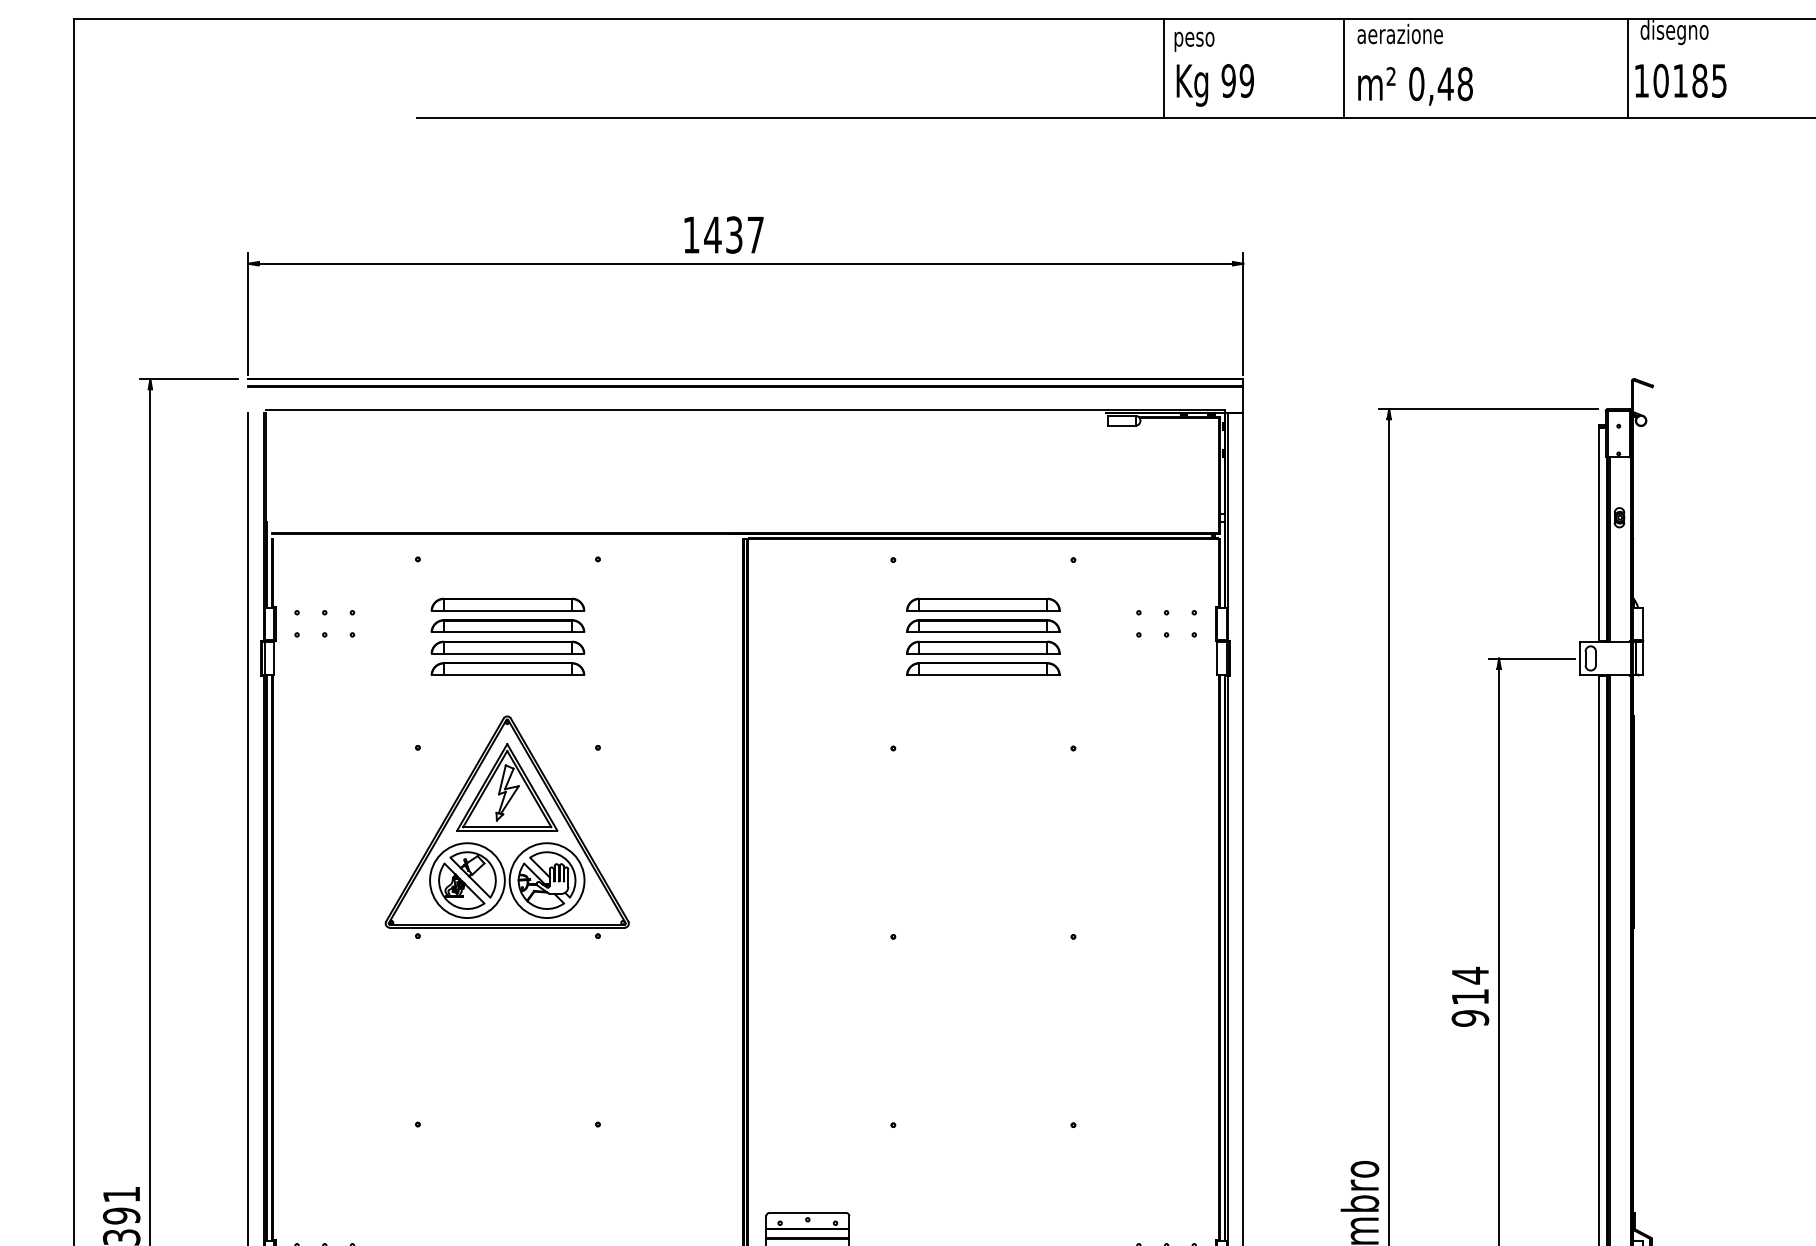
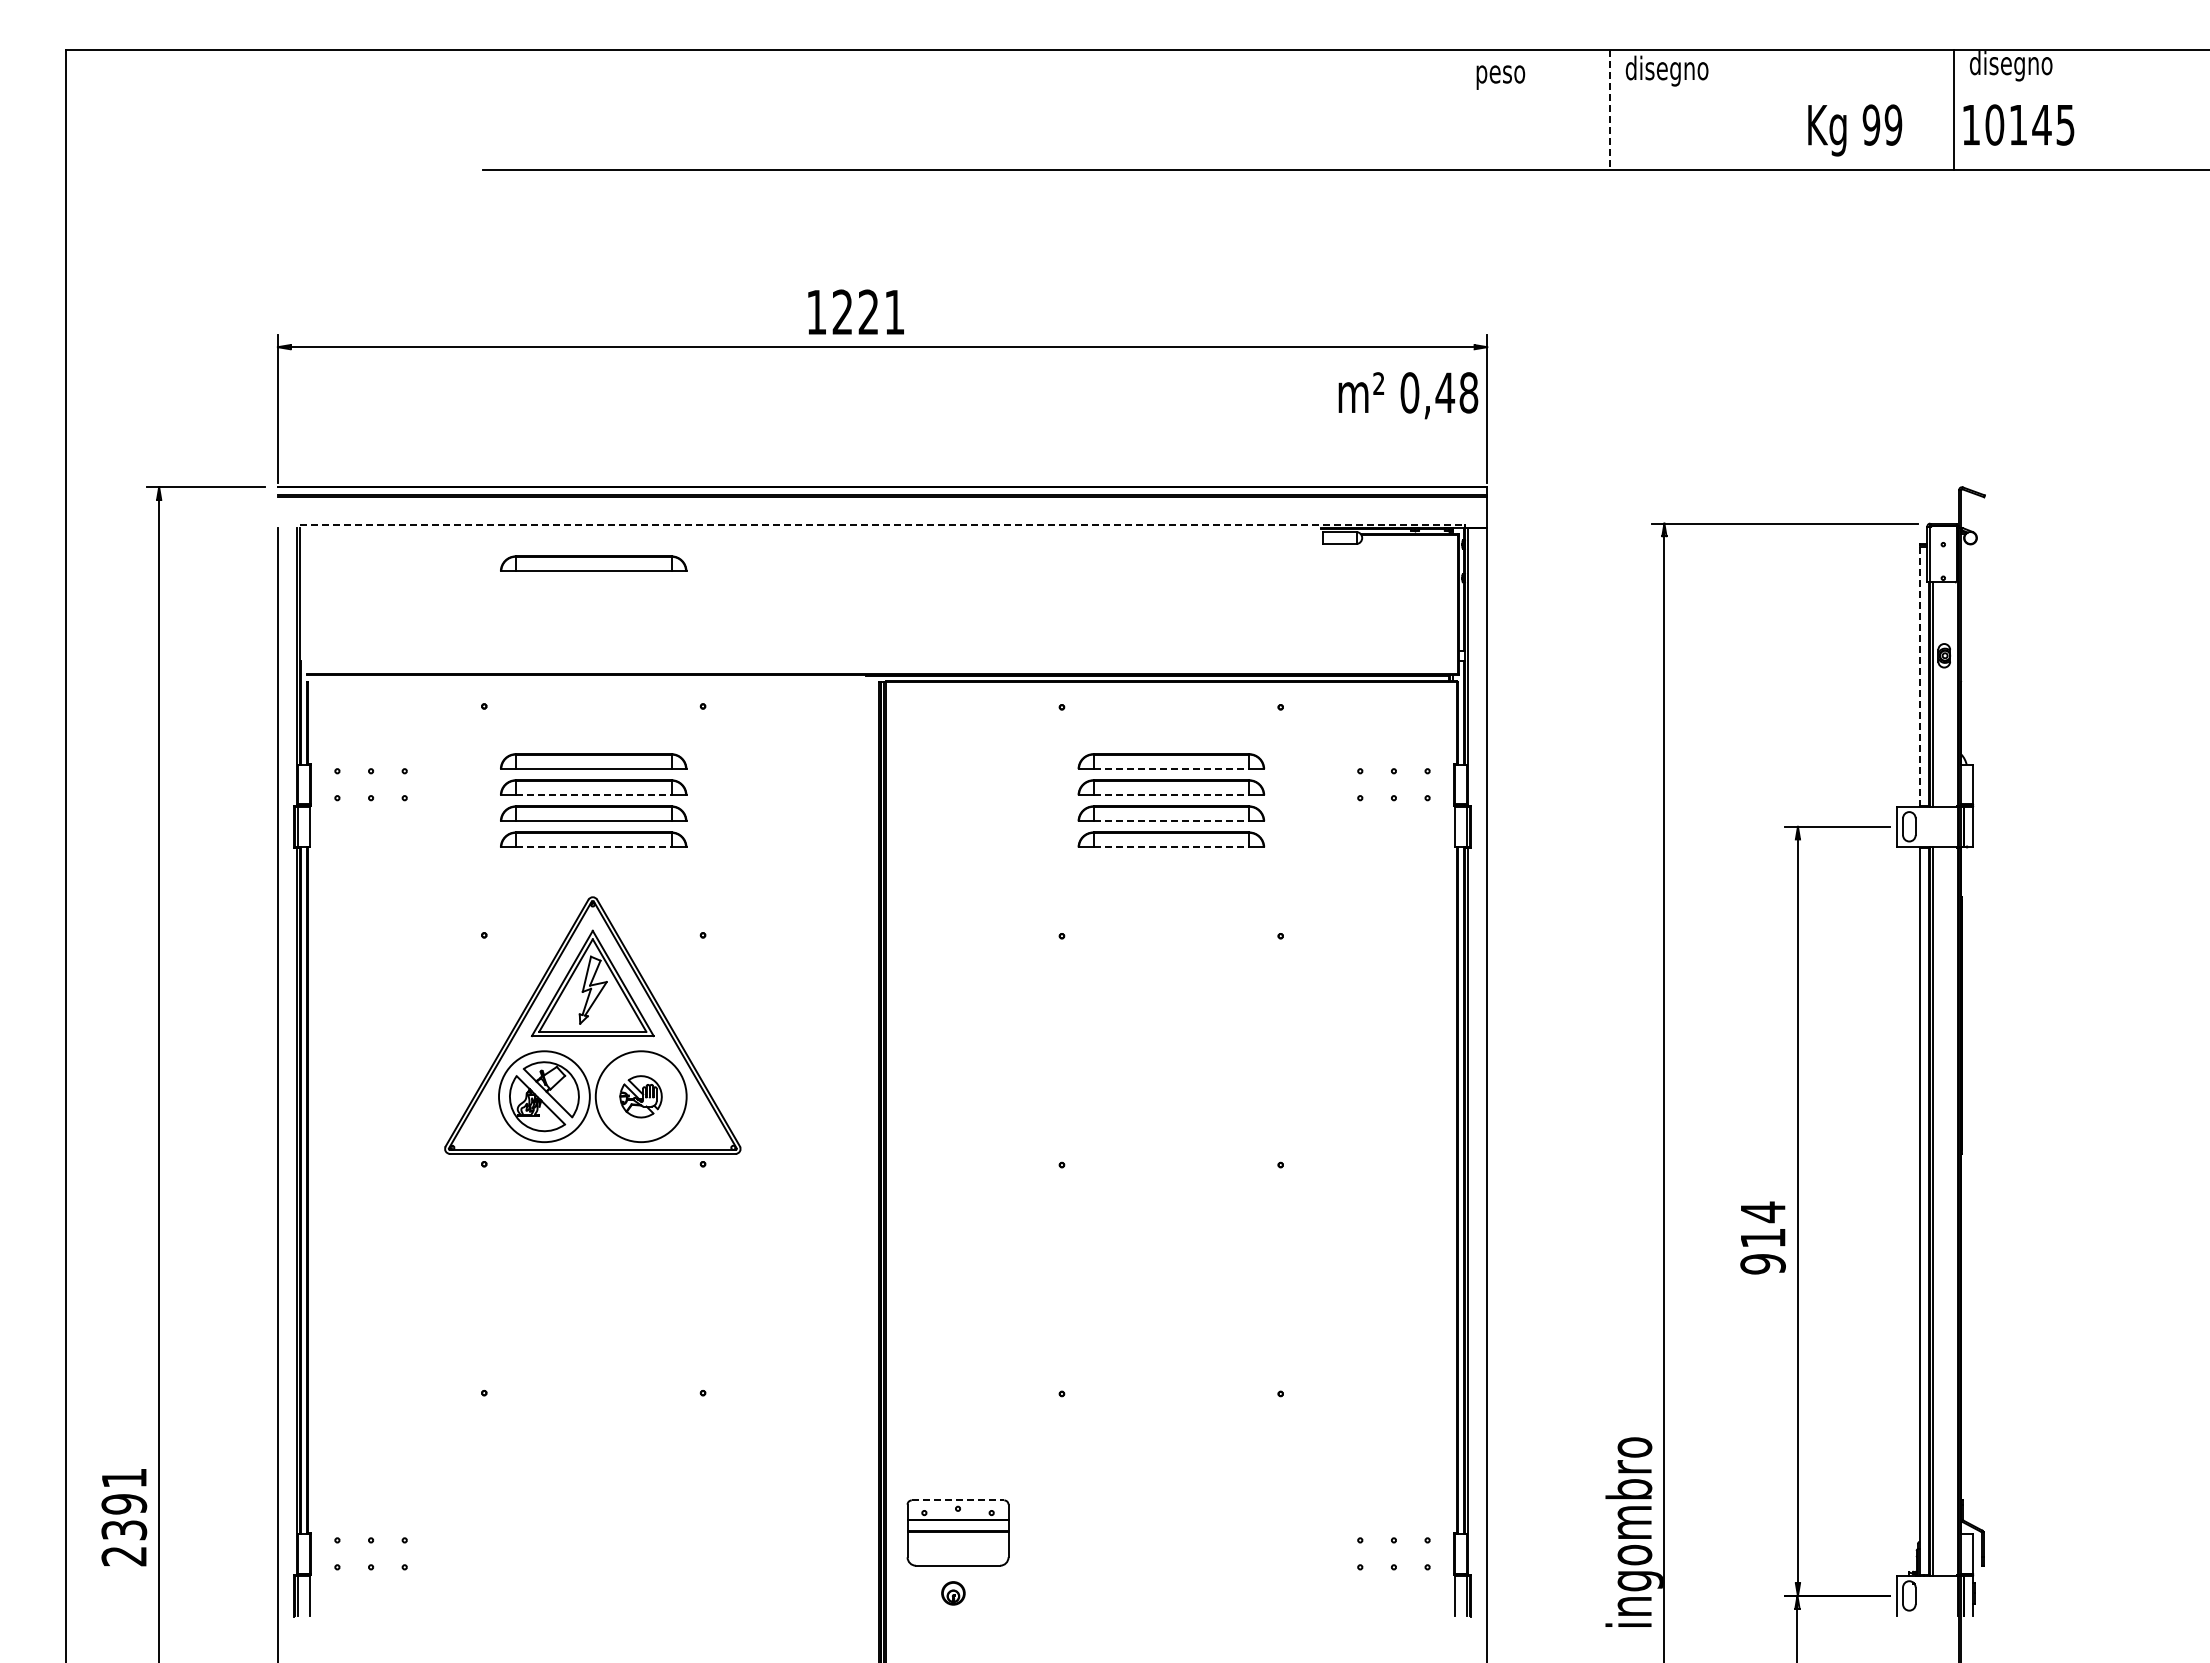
text: (1399, 36) -> (1677, 70), aerazione -> disegno
text: (1194, 41) -> (1500, 77), moved
line: (1163, 68) -> (1390, 109), removed
line: (1344, 68) -> (1609, 109), solid -> dashed
text: (1699, 80) -> (2041, 124), 10185 -> 10145
text: (1215, 85) -> (1855, 130), moved
text: (1415, 86) -> (1408, 395), moved
text: (733, 235) -> (867, 312), 1437 -> 1221
line: (745, 410) -> (882, 525), solid -> dashed
part: (507, 441) -> (593, 563), added
line: (1599, 534) -> (1919, 676), solid -> dashed
line: (983, 611) -> (1171, 769), solid -> dashed
line: (507, 632) -> (593, 795), solid -> dashed
line: (983, 632) -> (1171, 795), solid -> dashed
line: (983, 654) -> (1171, 821), solid -> dashed
line: (507, 675) -> (593, 847), solid -> dashed
line: (983, 675) -> (1171, 847), solid -> dashed
part: (546, 880) -> (640, 1096), size x0.6
line: (808, 1212) -> (958, 1500), solid -> dashed

